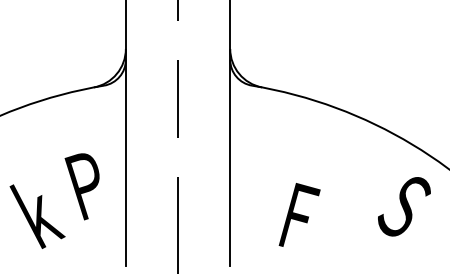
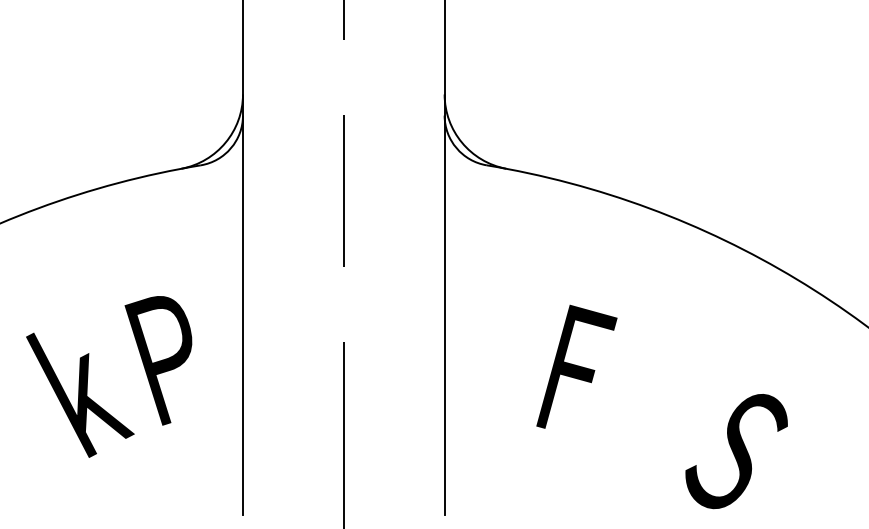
text: (404, 206) -> (736, 450), moved
text: (299, 214) -> (576, 365), moved
text: (37, 216) -> (80, 394), moved

